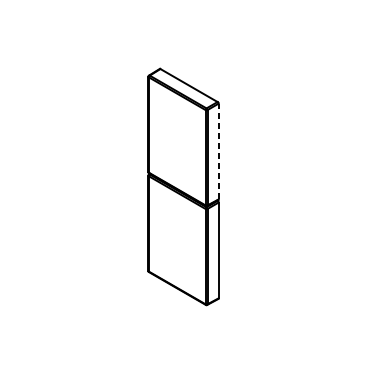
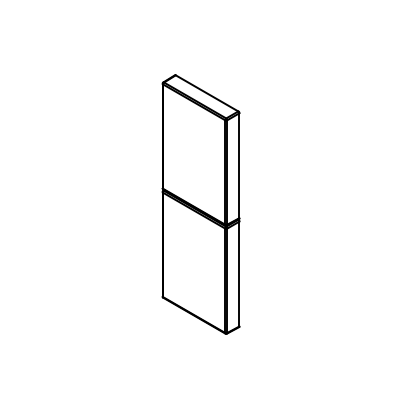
line: (218, 151) -> (239, 165), dashed -> solid

